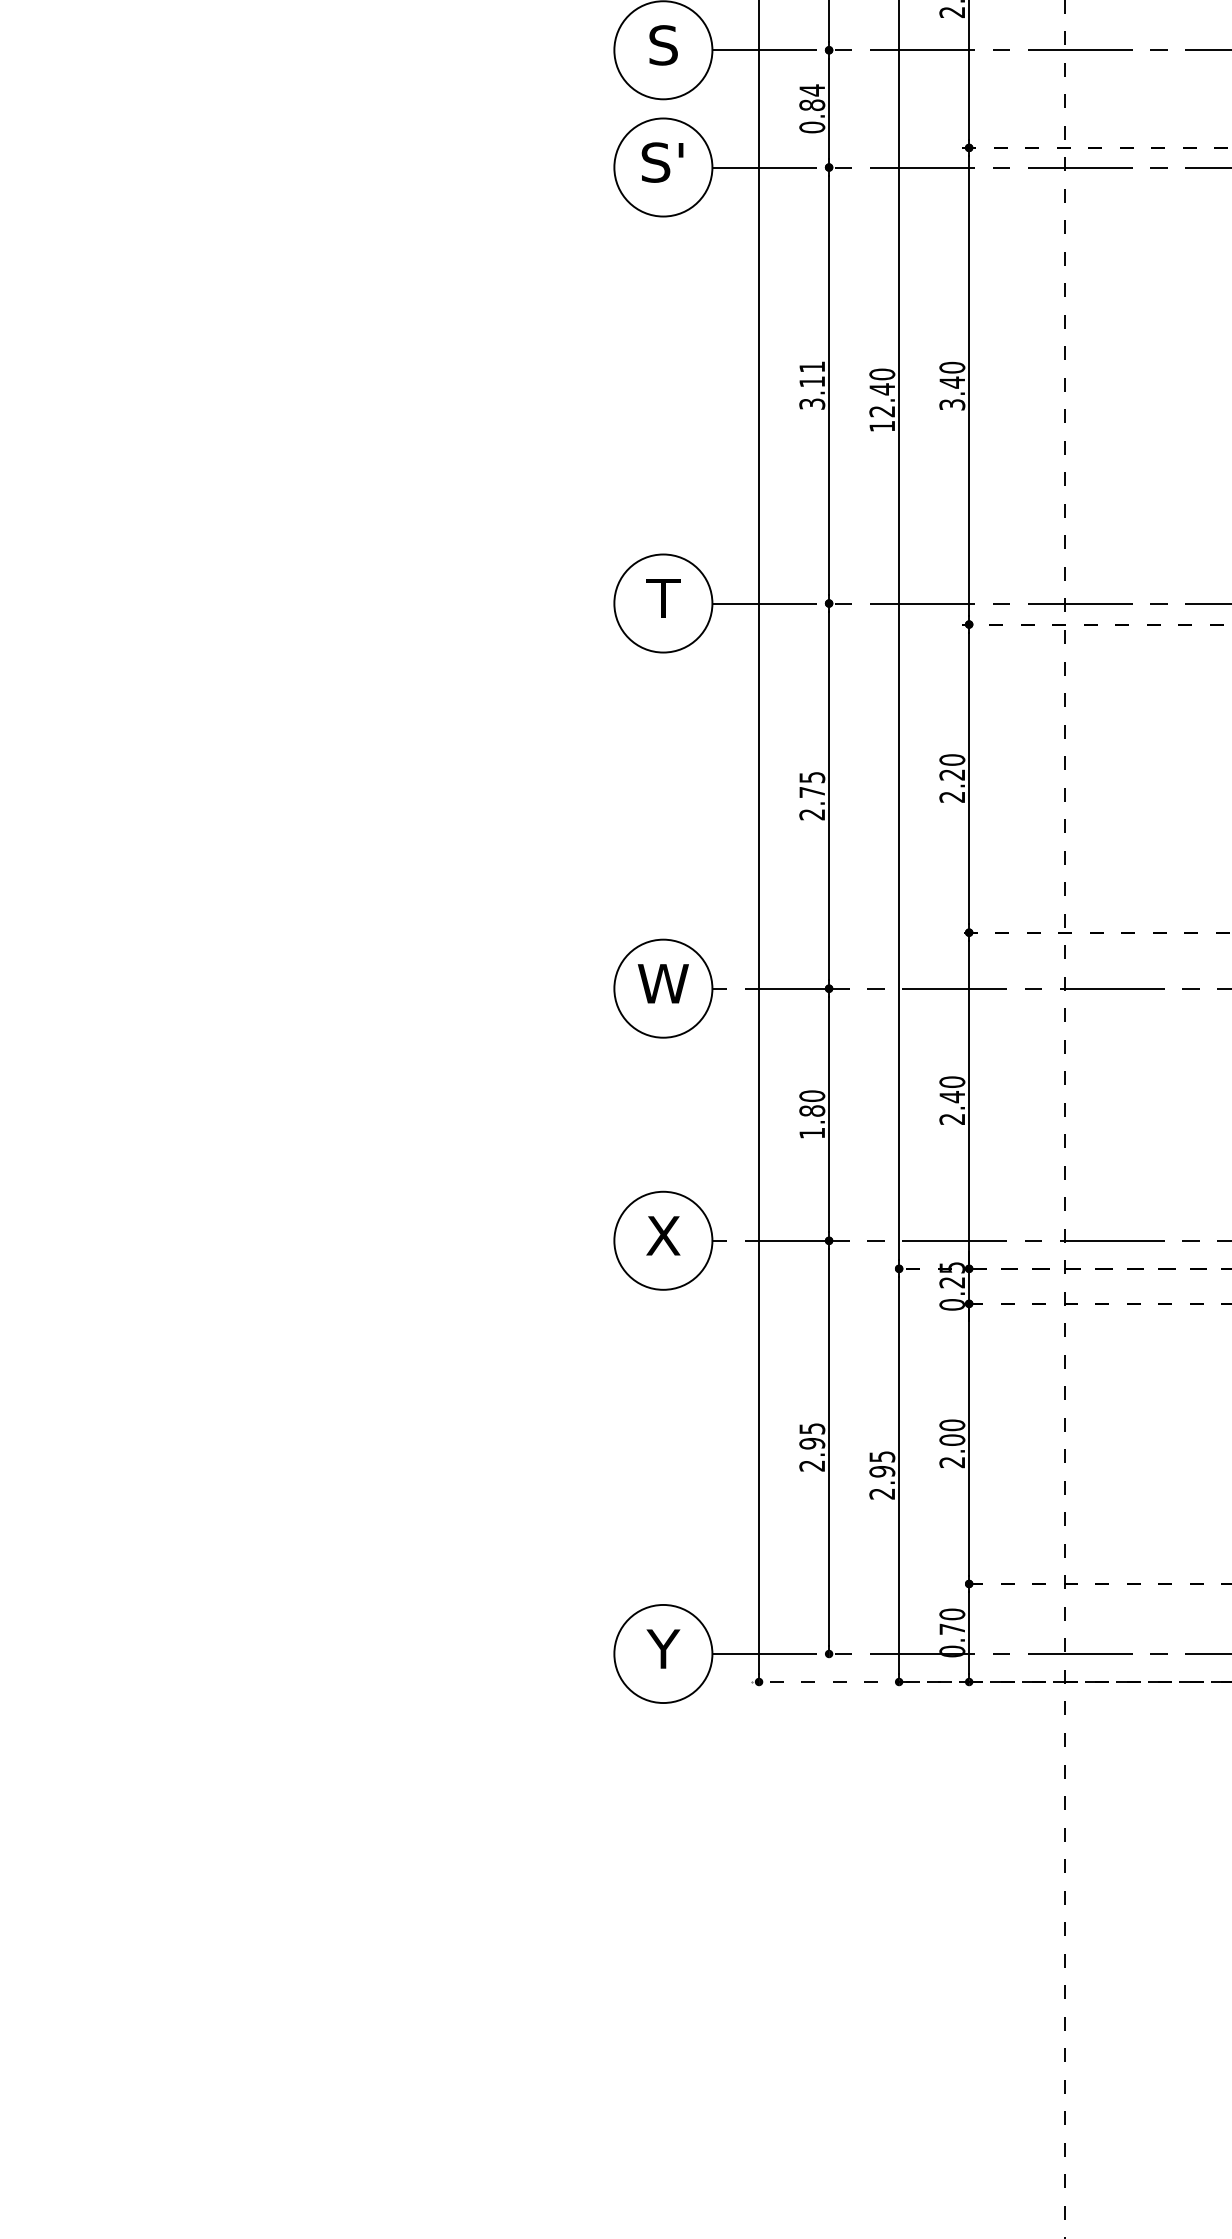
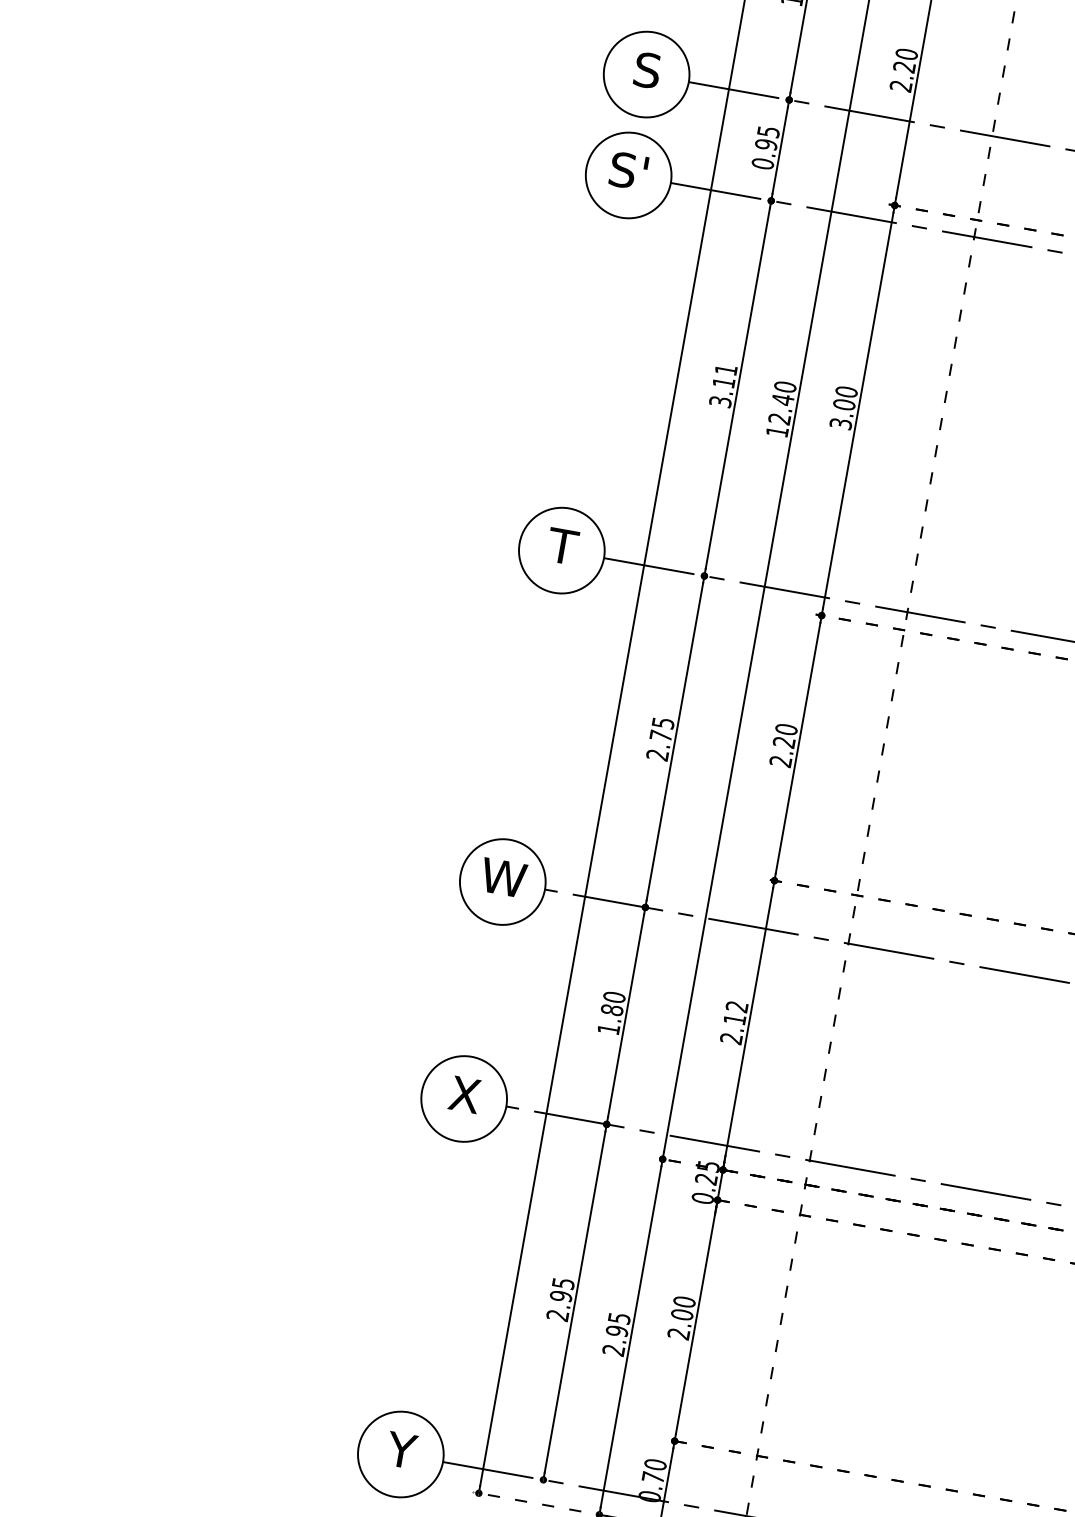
text: (812, 97) -> (767, 138), 0.84 -> 0.95
text: (952, 382) -> (844, 404), 3.40 -> 3.00
text: (952, 1089) -> (736, 1013), 2.40 -> 2.12

